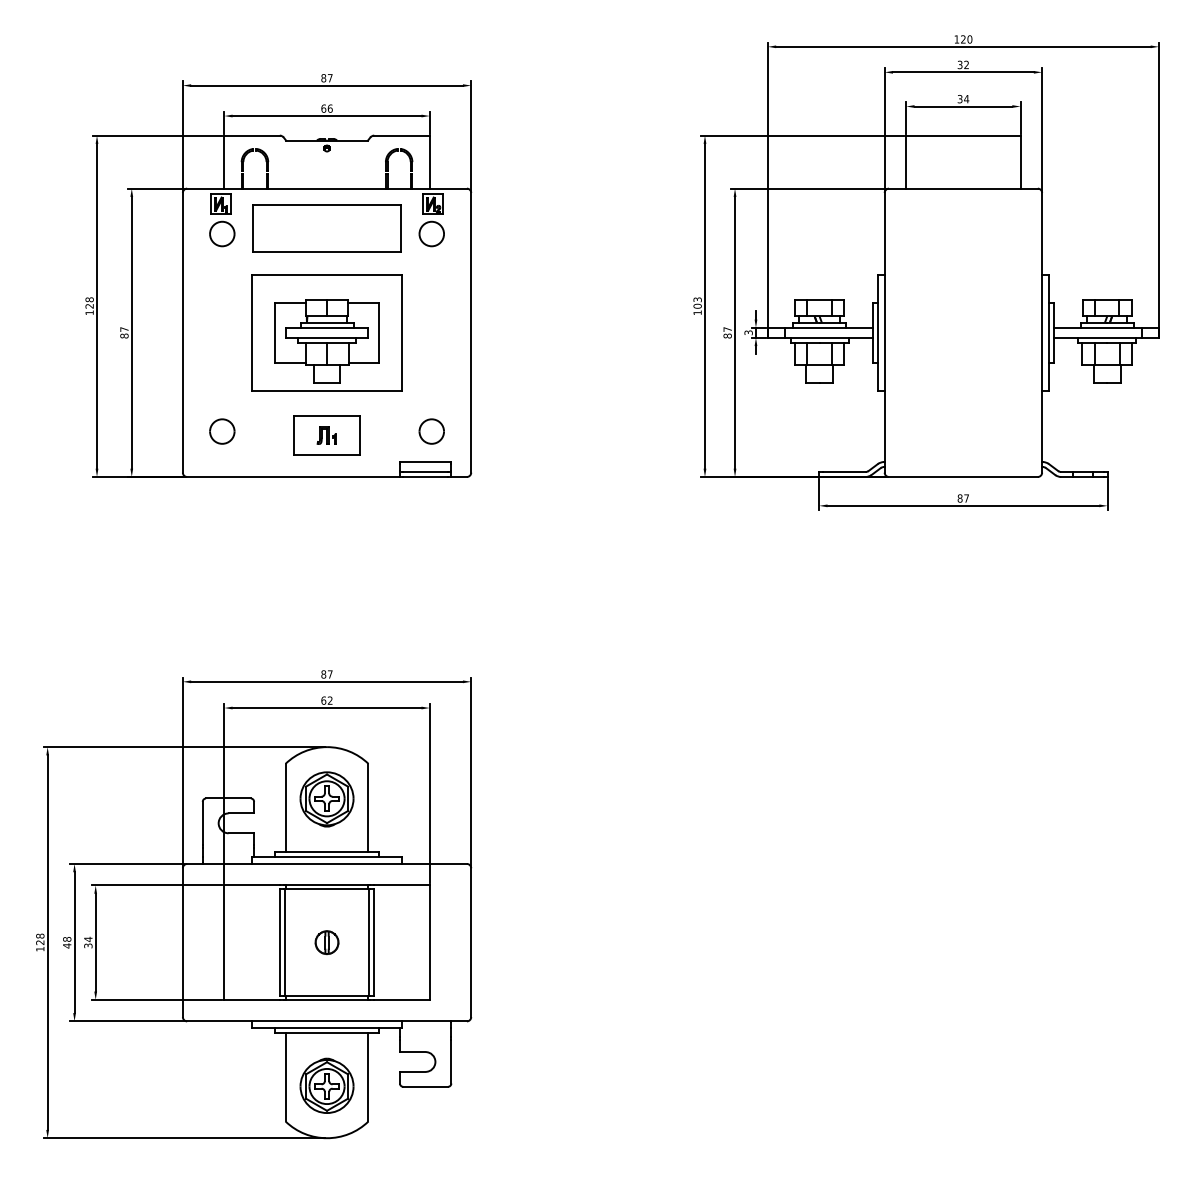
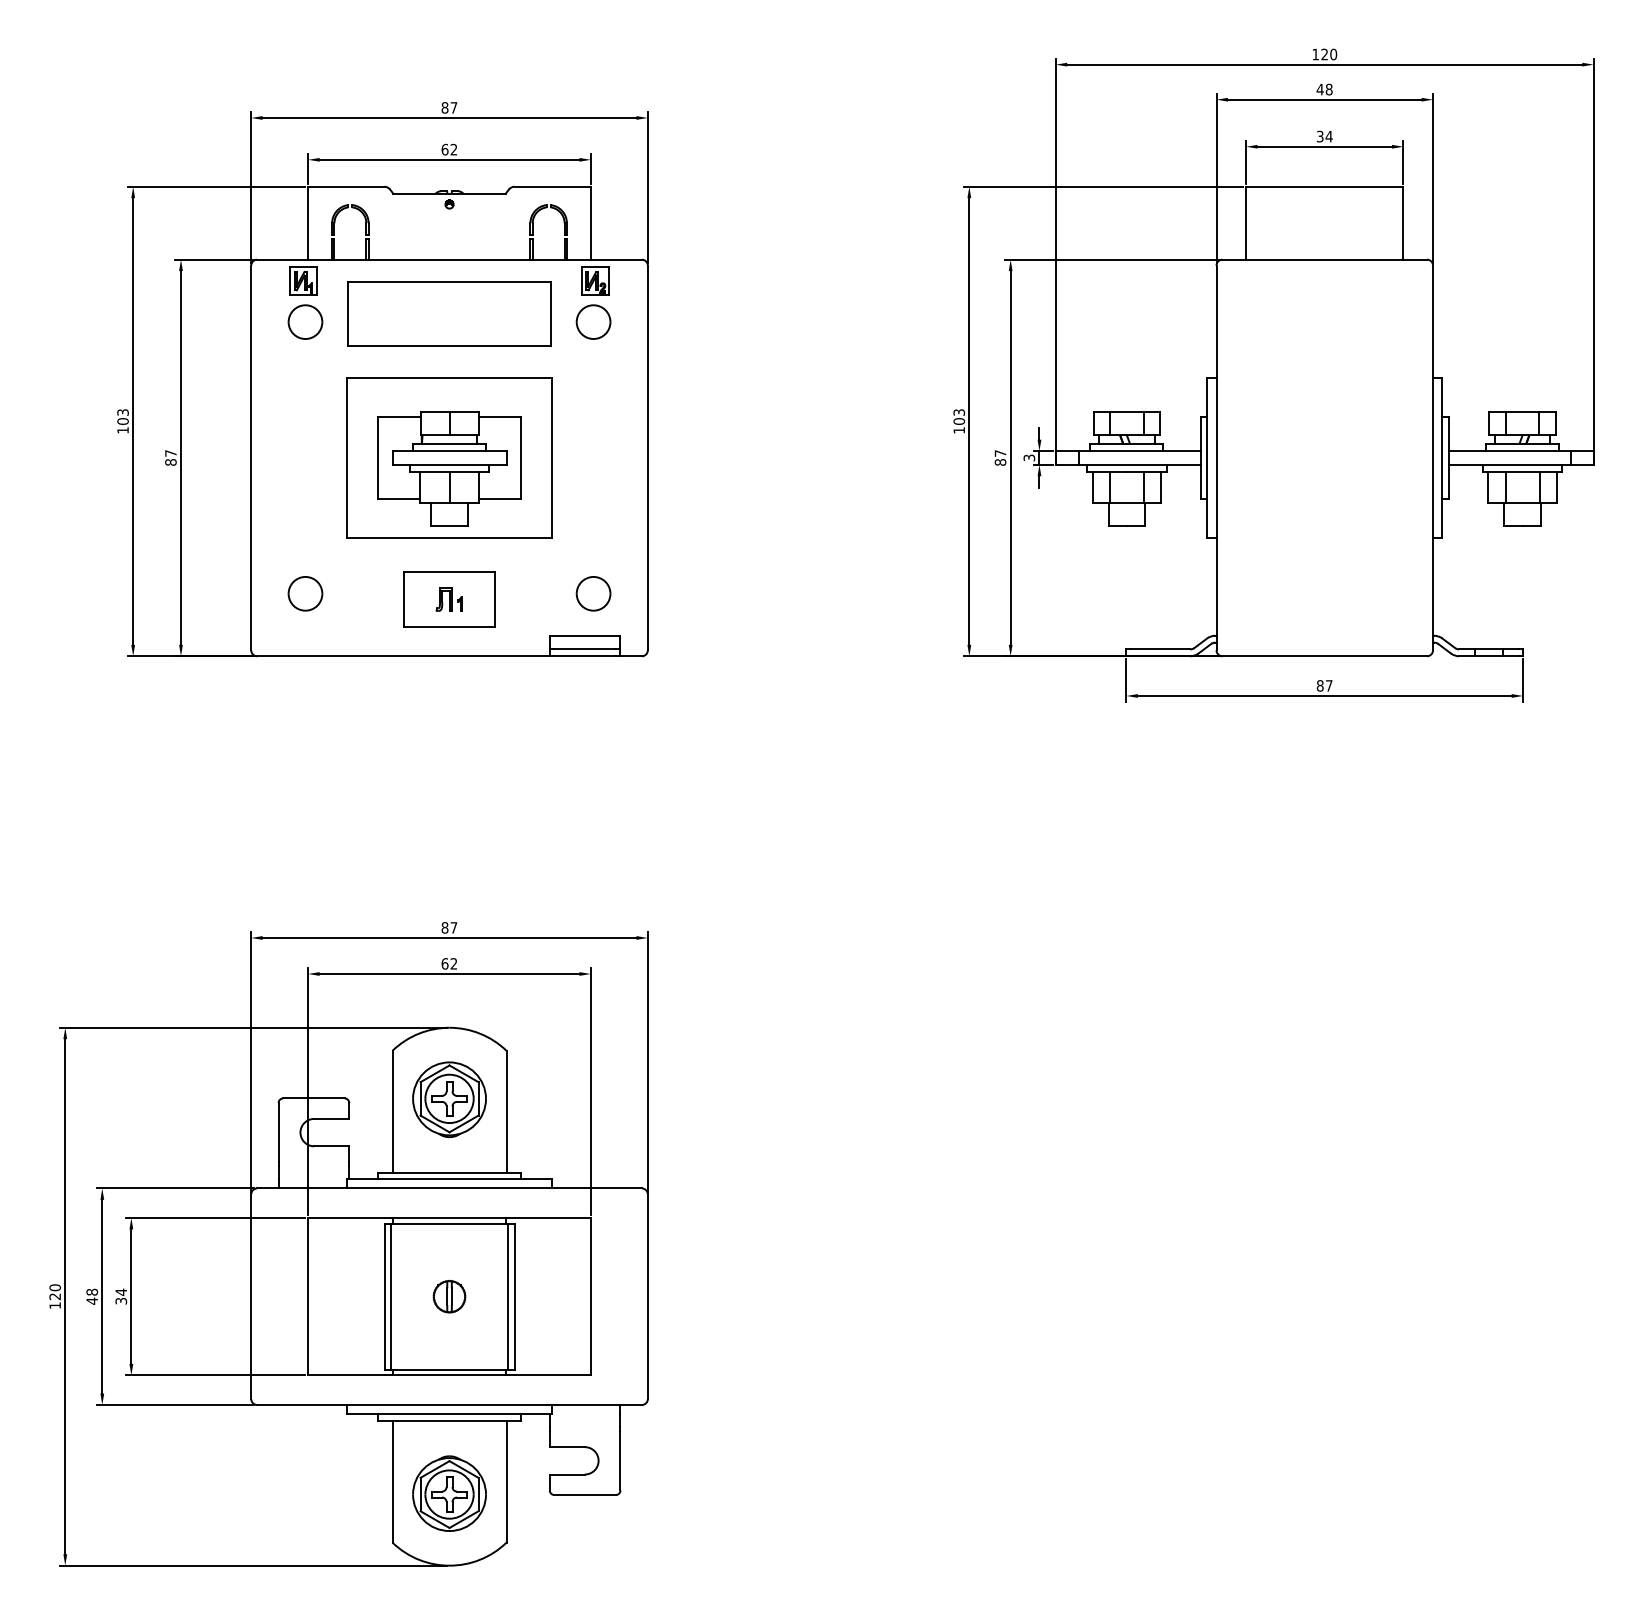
text: (963, 64) -> (1324, 89), 32 -> 48
text: (329, 108) -> (453, 149), 66 -> 62
text: (89, 302) -> (122, 416), 128 -> 103
text: (39, 935) -> (54, 1287), 128 -> 120

